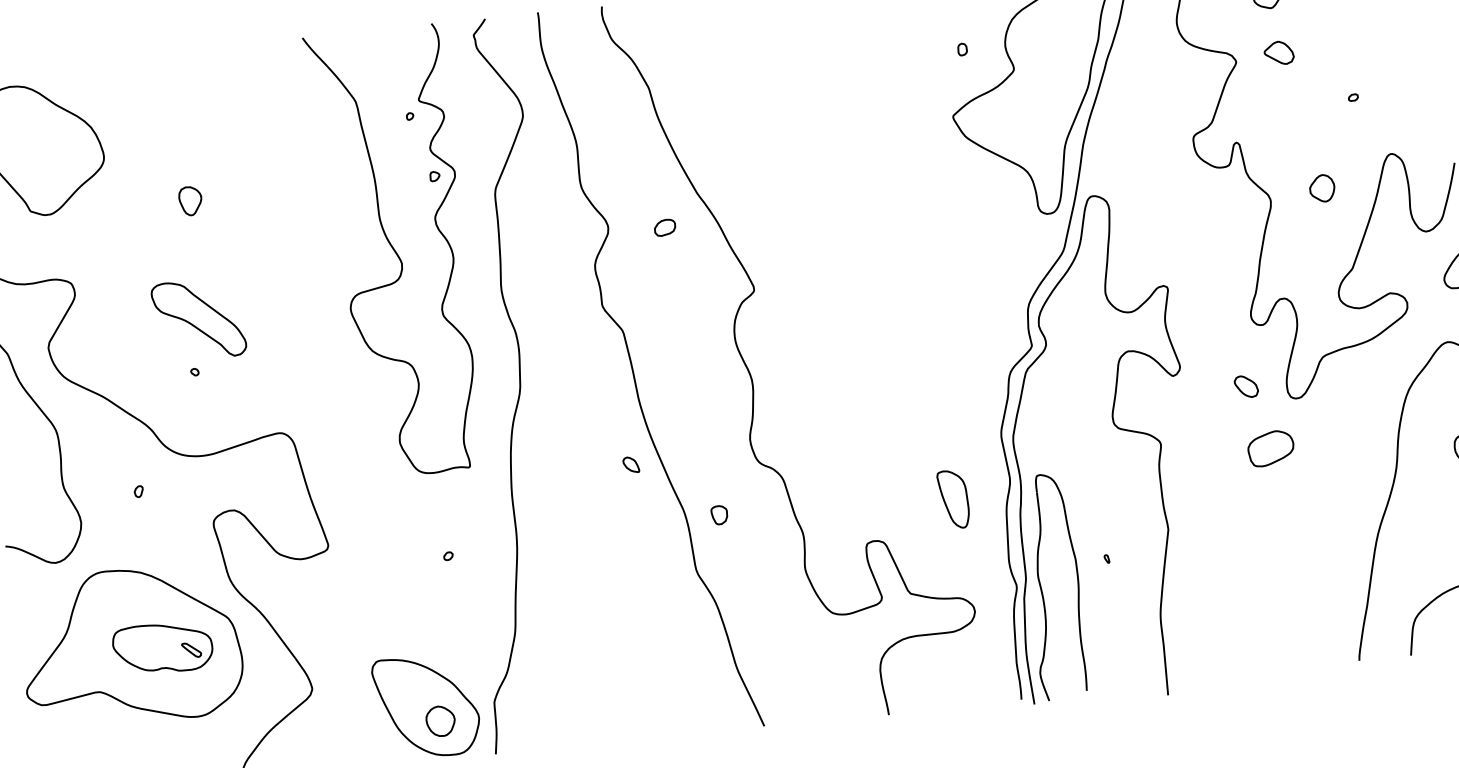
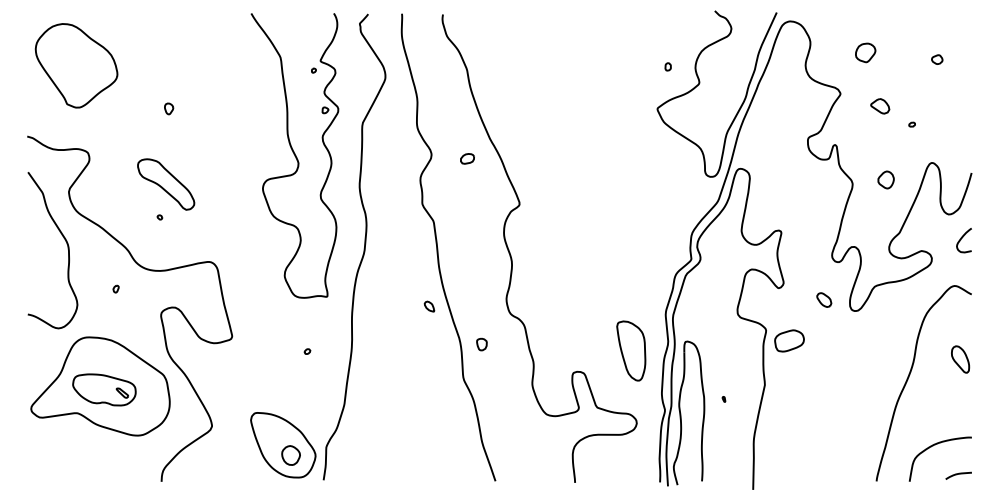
part: (1279, 53) -> (880, 106), moved
part: (189, 200) -> (168, 108), size x0.6
part: (1270, 447) -> (789, 340), moved
part: (952, 498) -> (630, 350), size x1.6
part: (163, 647) -> (104, 389), moved

